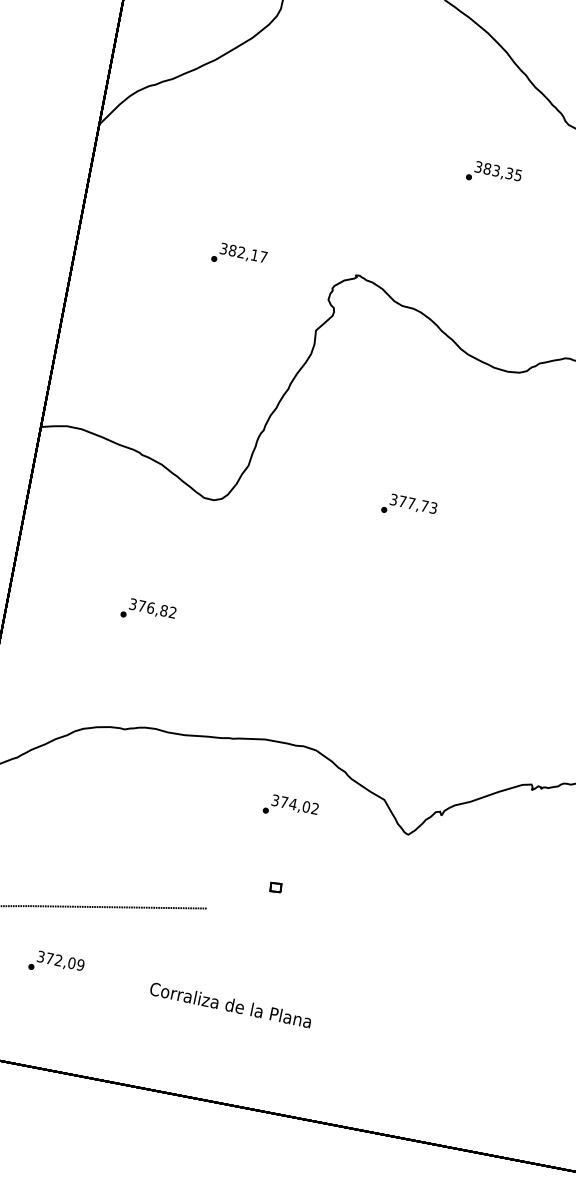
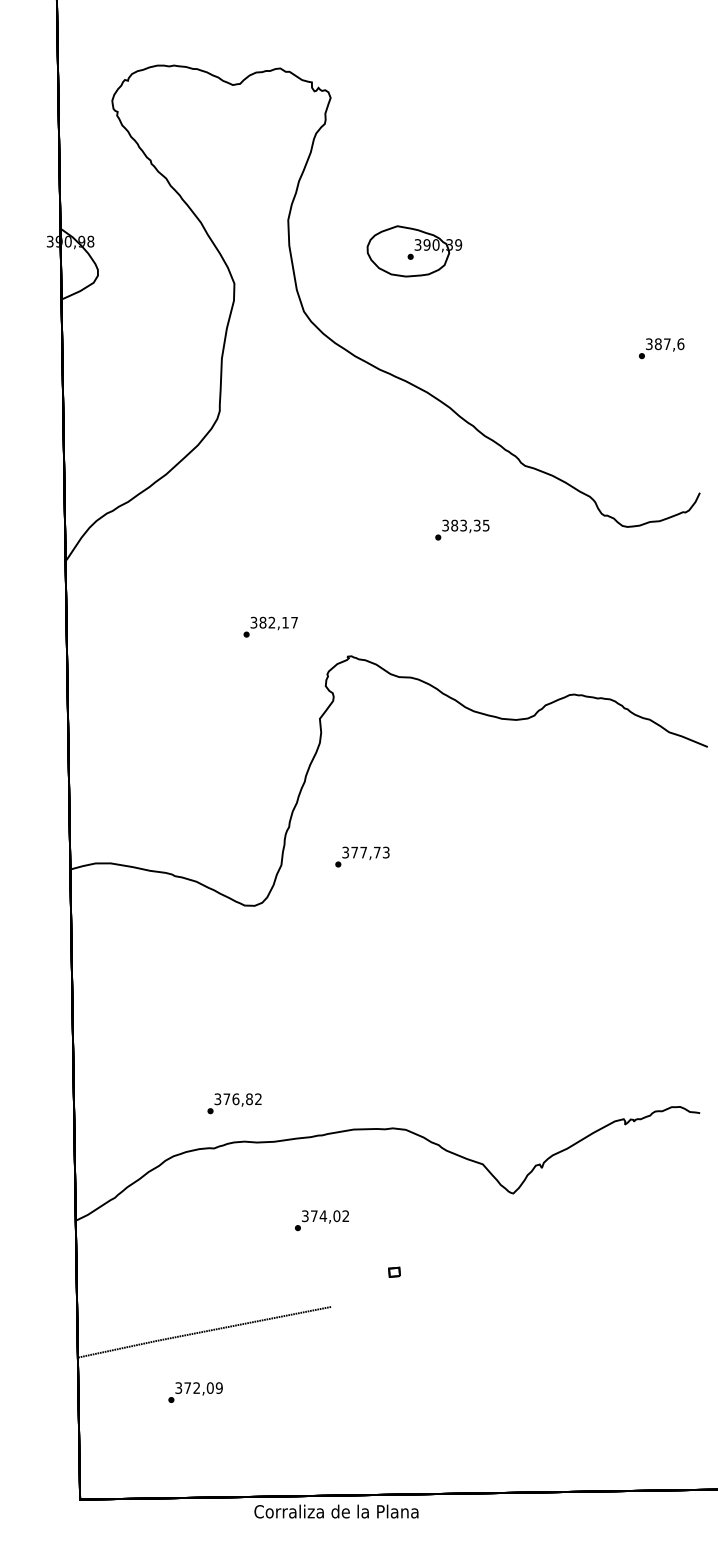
text: (239, 255) -> (270, 626), moved
text: (409, 507) -> (362, 856), moved
text: (148, 611) -> (234, 1103), moved
text: (290, 808) -> (321, 1220), moved
text: (230, 1005) -> (336, 1511), moved

